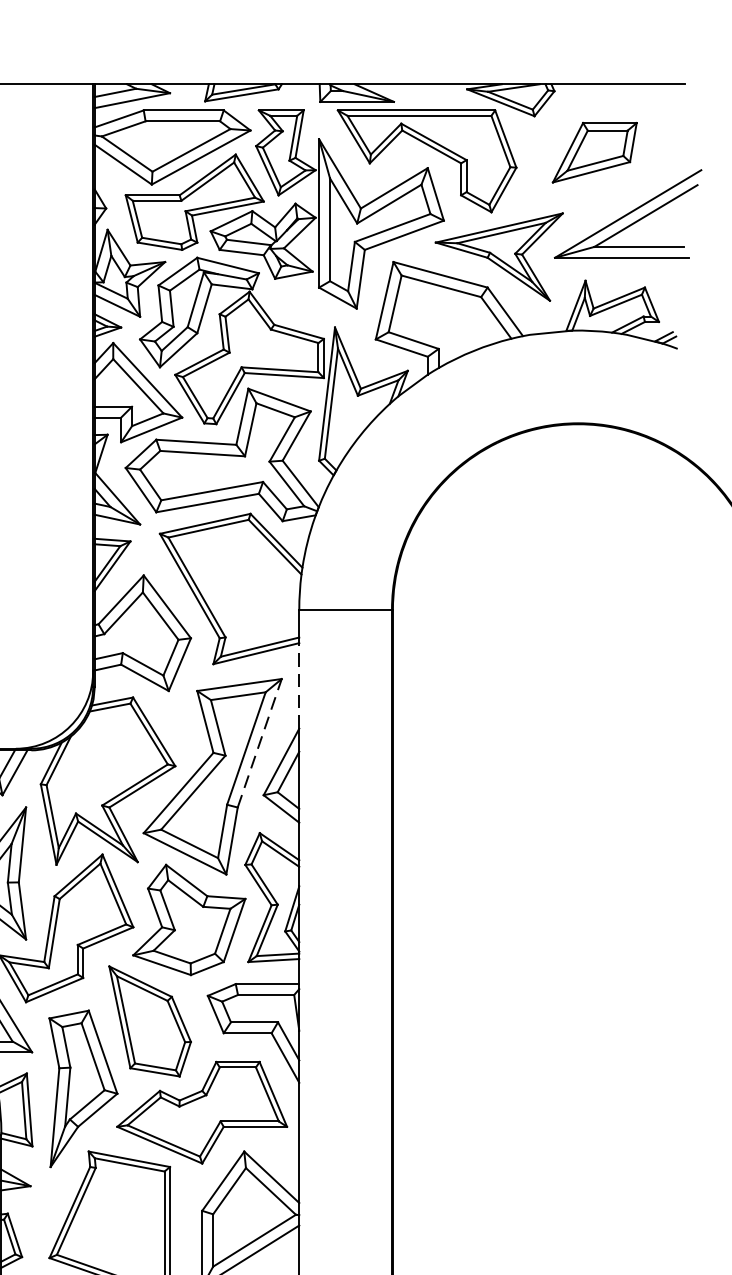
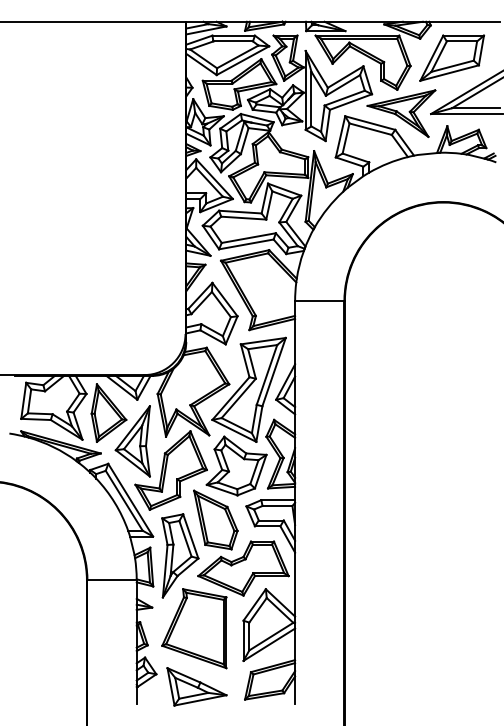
part: (595, 151) -> (452, 57), size x1.43
line: (300, 685) -> (295, 341), dashed -> solid
line: (260, 742) -> (274, 371), dashed -> solid

